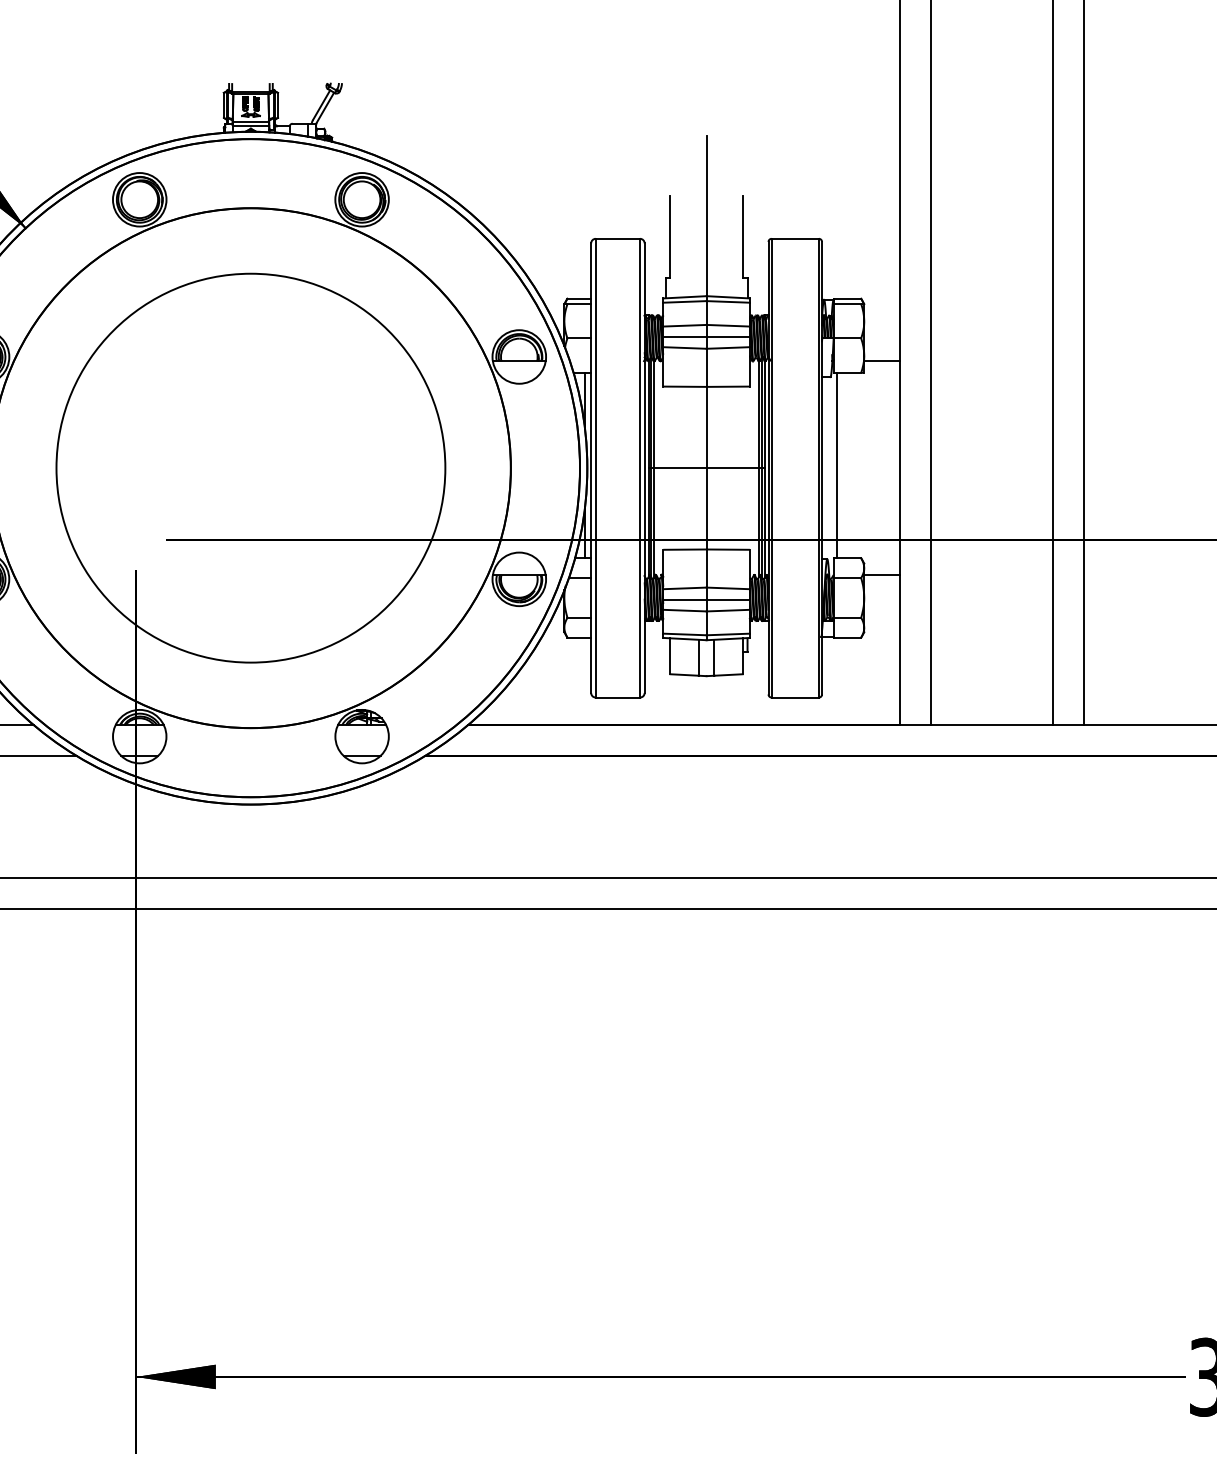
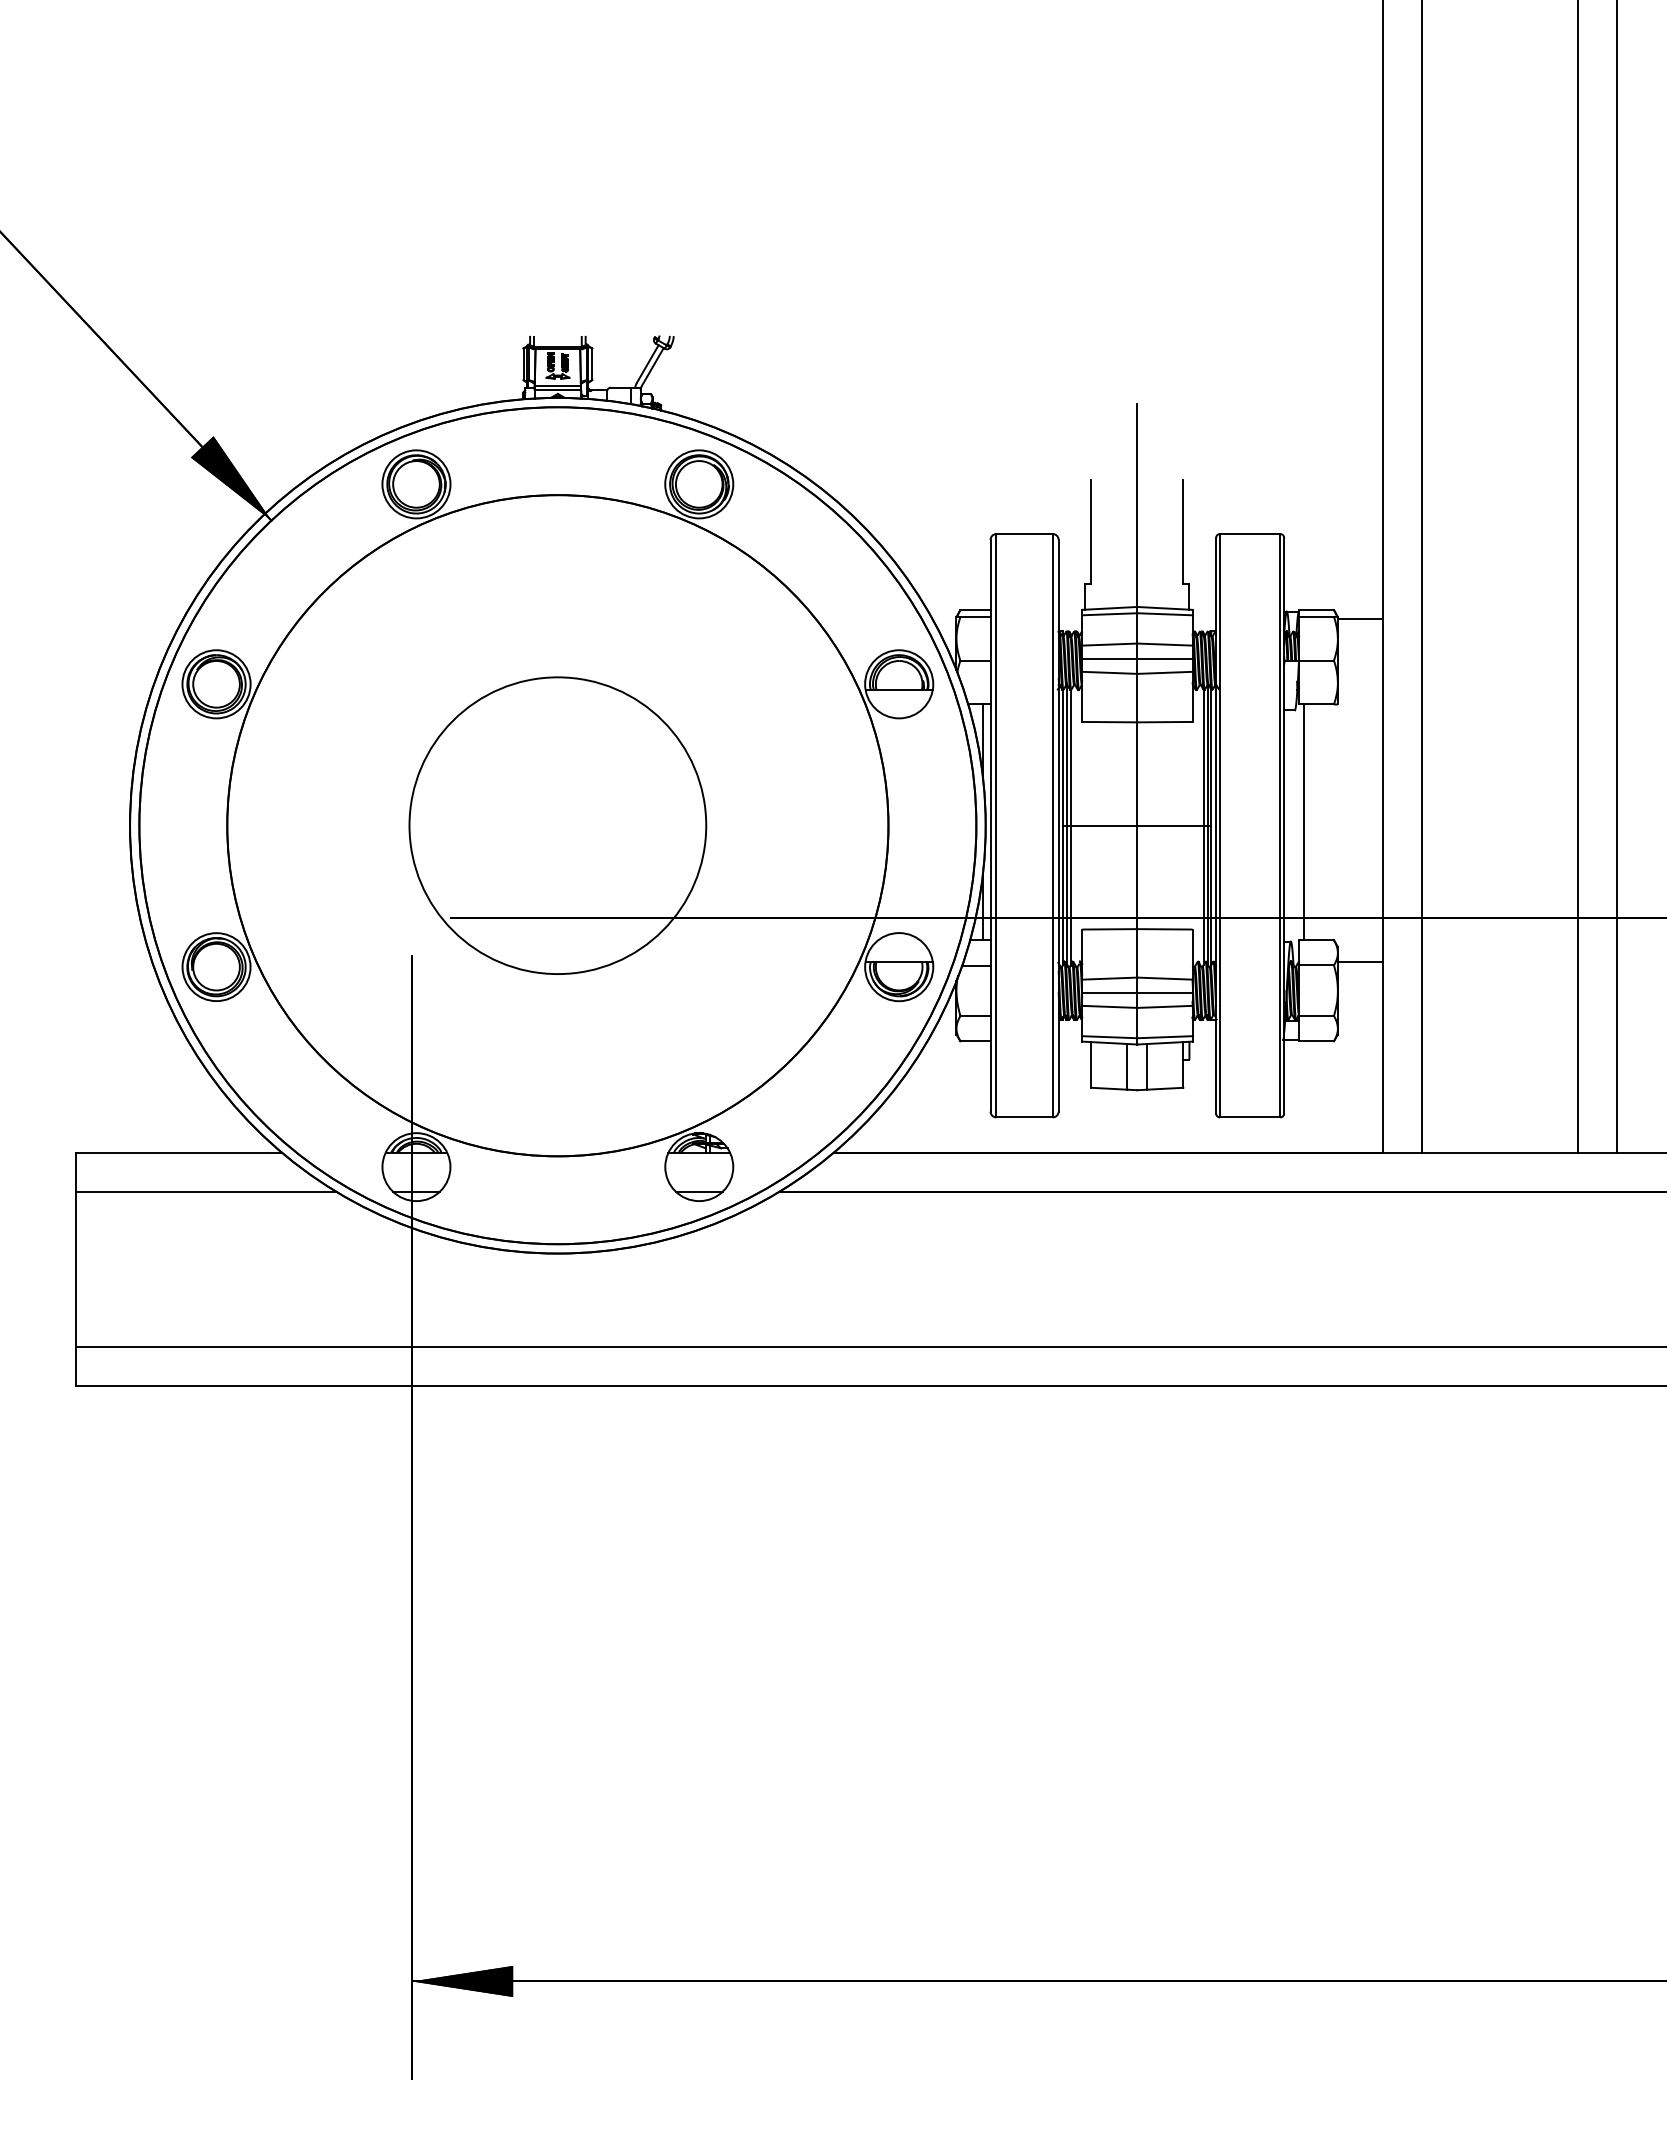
line: (882, 361) -> (1360, 618), moved
circle: (250, 468) -> (557, 825), size x0.6

